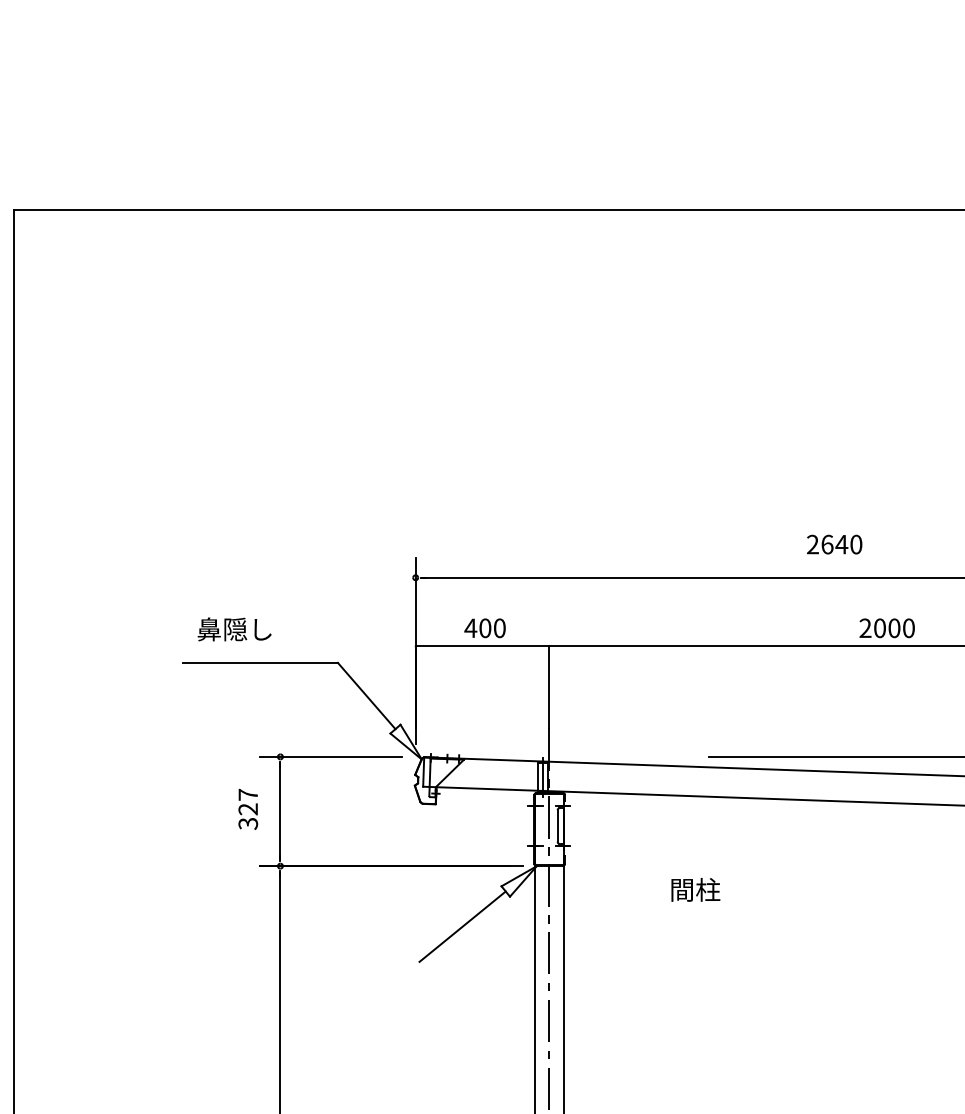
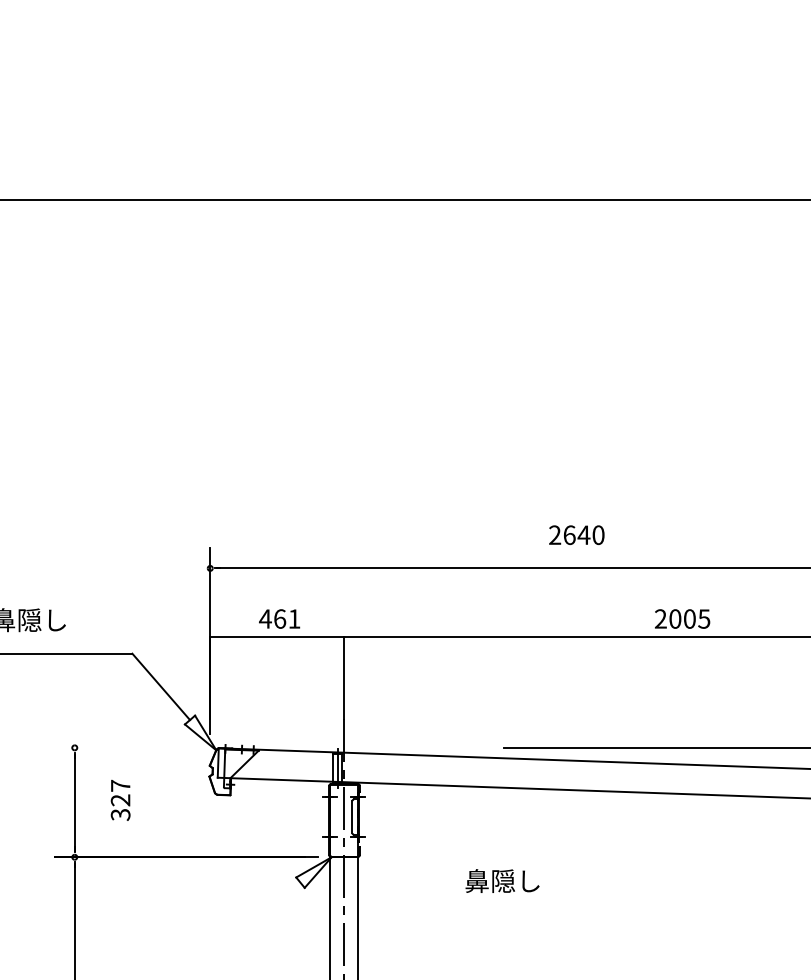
text: (834, 544) -> (576, 535), moved
text: (492, 628) -> (287, 619), 400 -> 461
text: (908, 628) -> (703, 619), 2000 -> 2005
line: (331, 756) -> (125, 747), removed
text: (248, 808) -> (120, 799), moved
text: (707, 889) -> (502, 880), 間柱 -> 鼻隠し
line: (462, 926) -> (257, 917), removed

